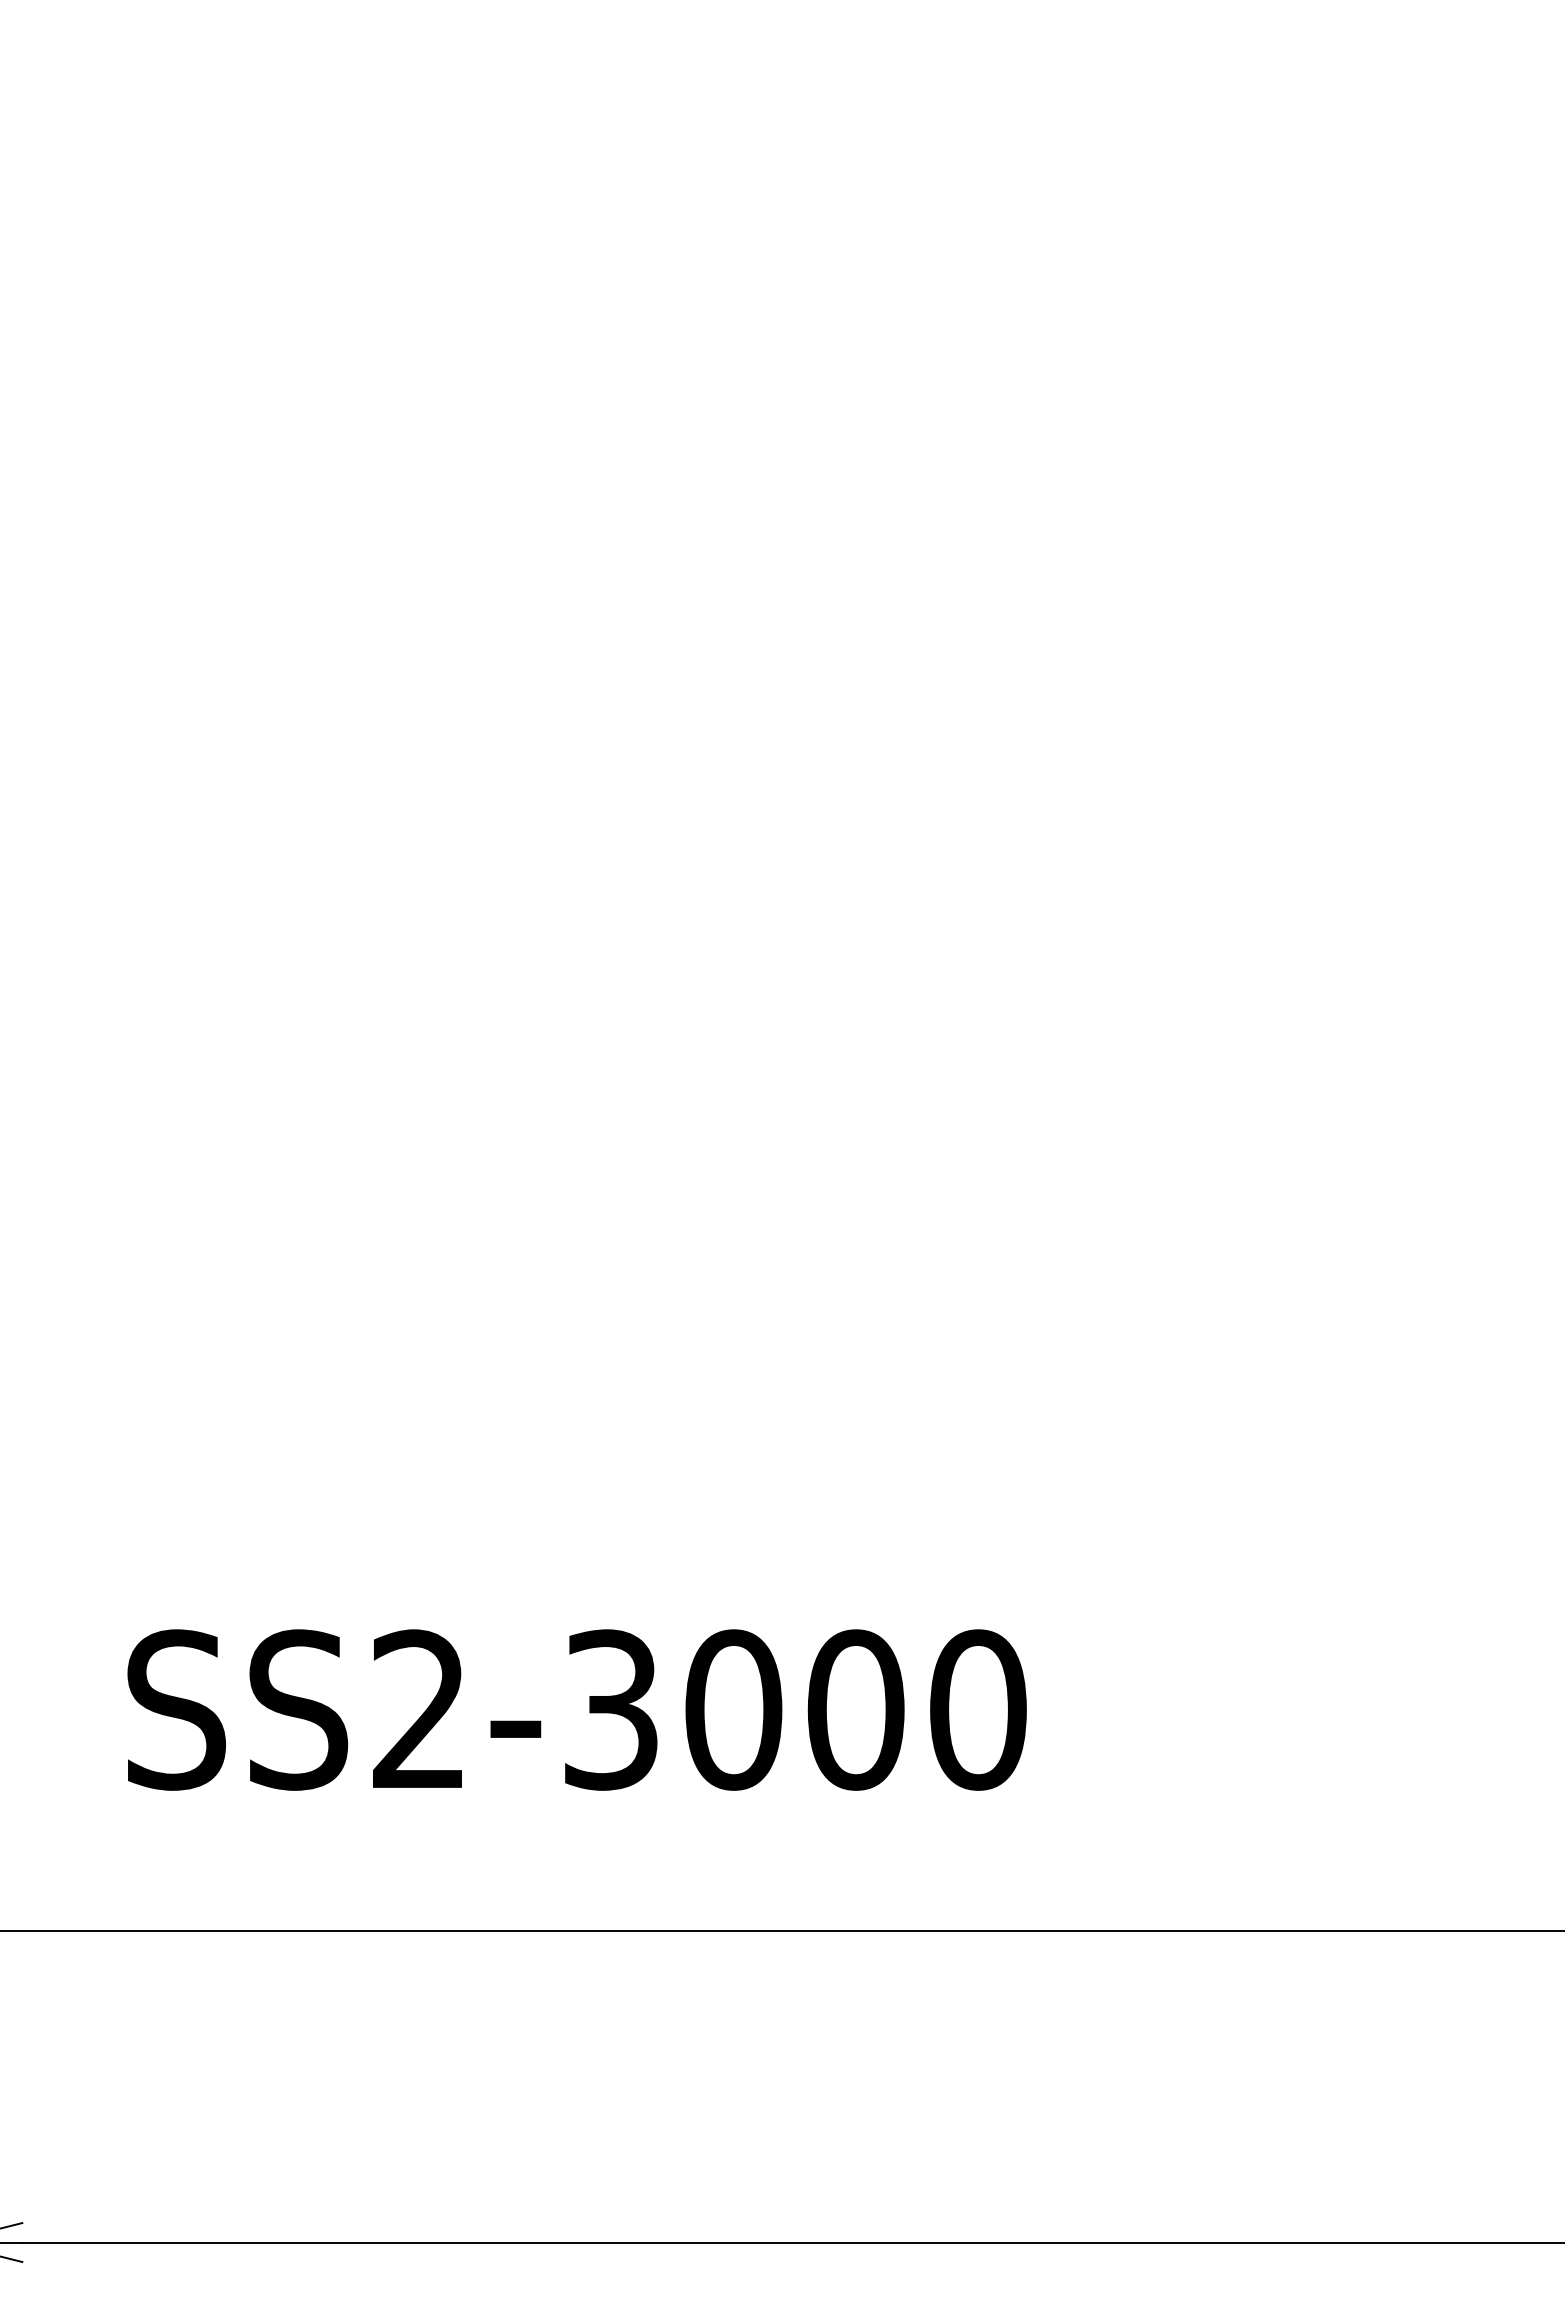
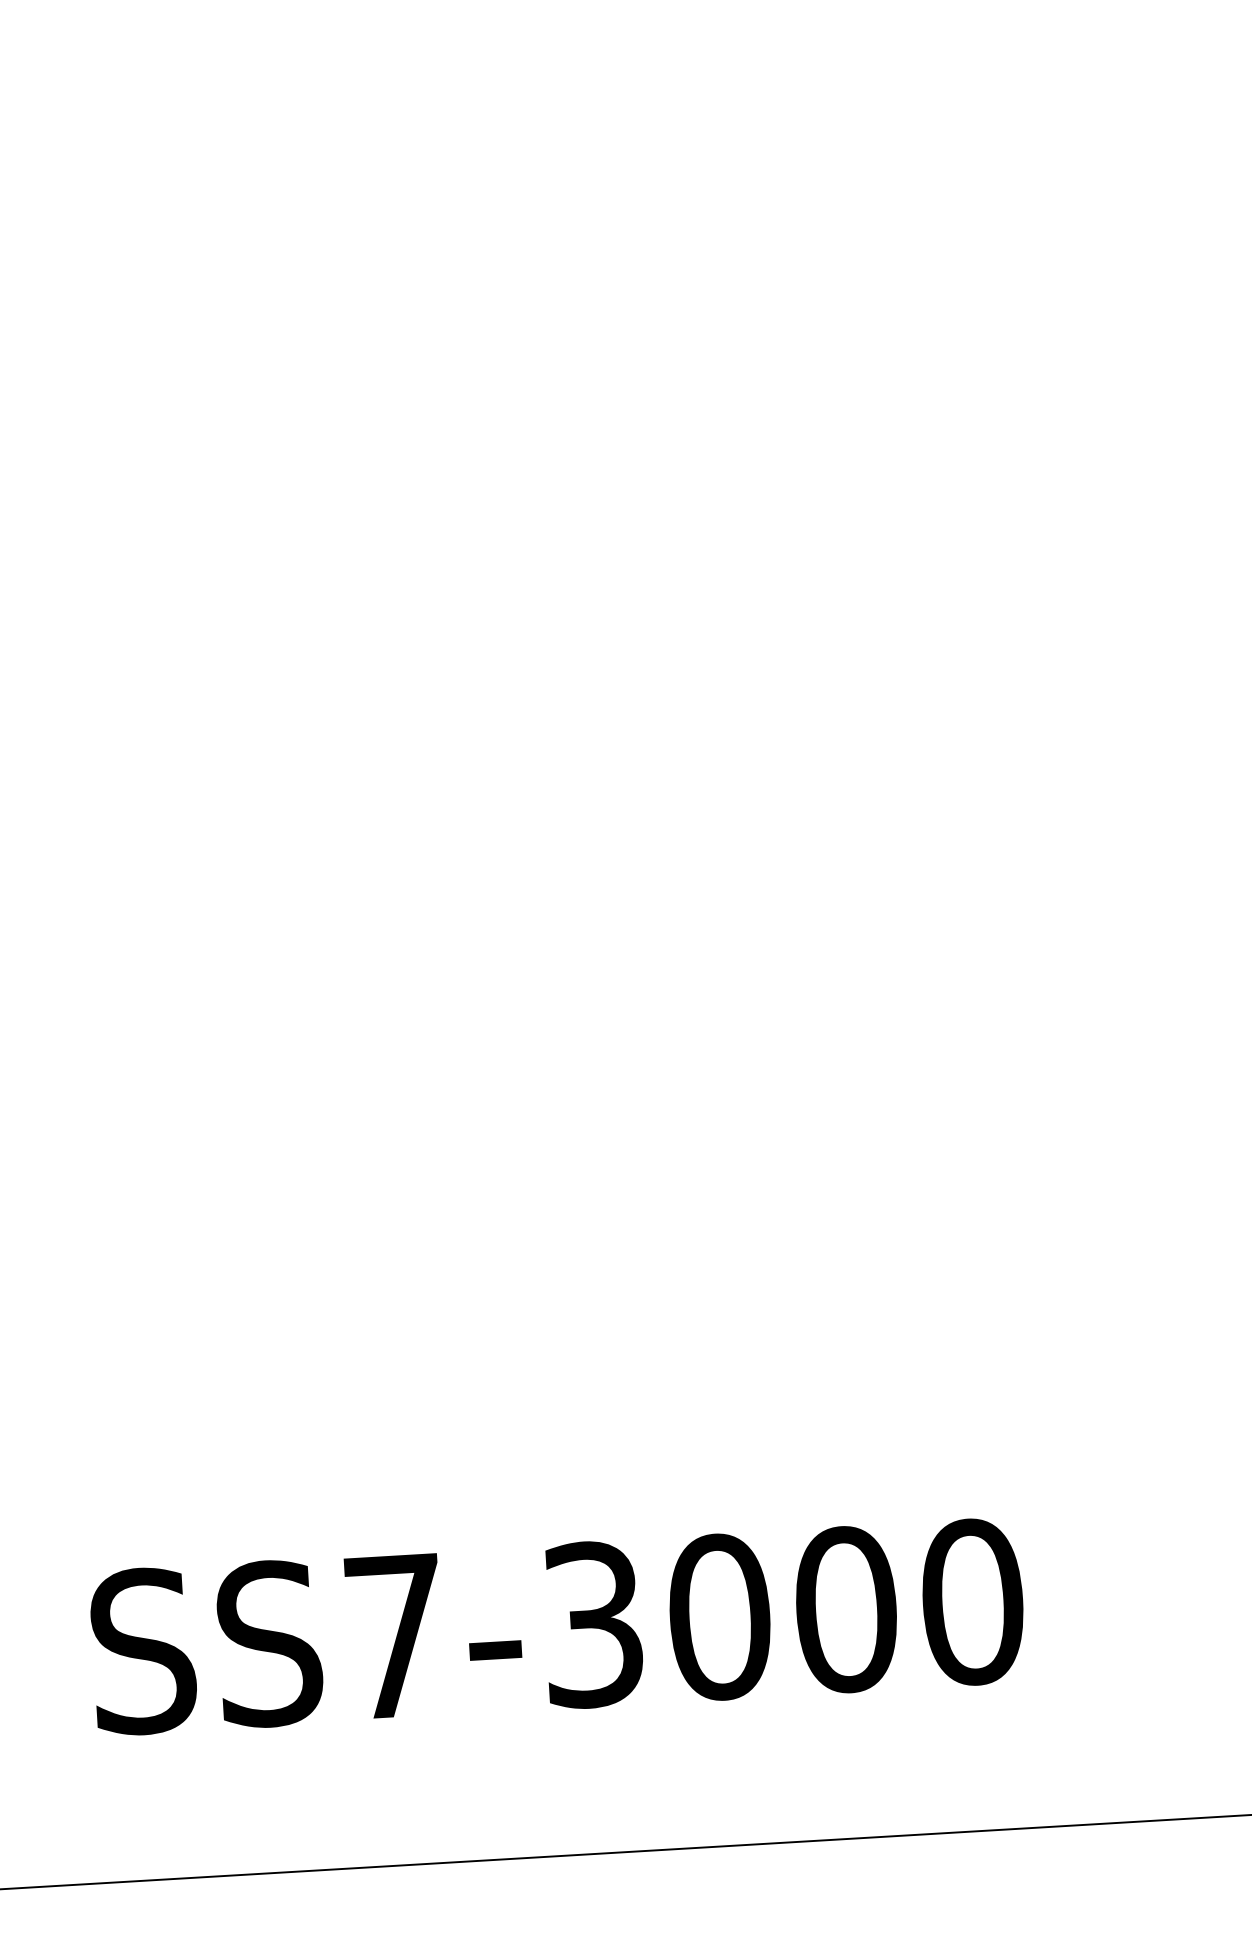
text: (418, 1708) -> (393, 1634), SS2-3000 -> SS7-3000

